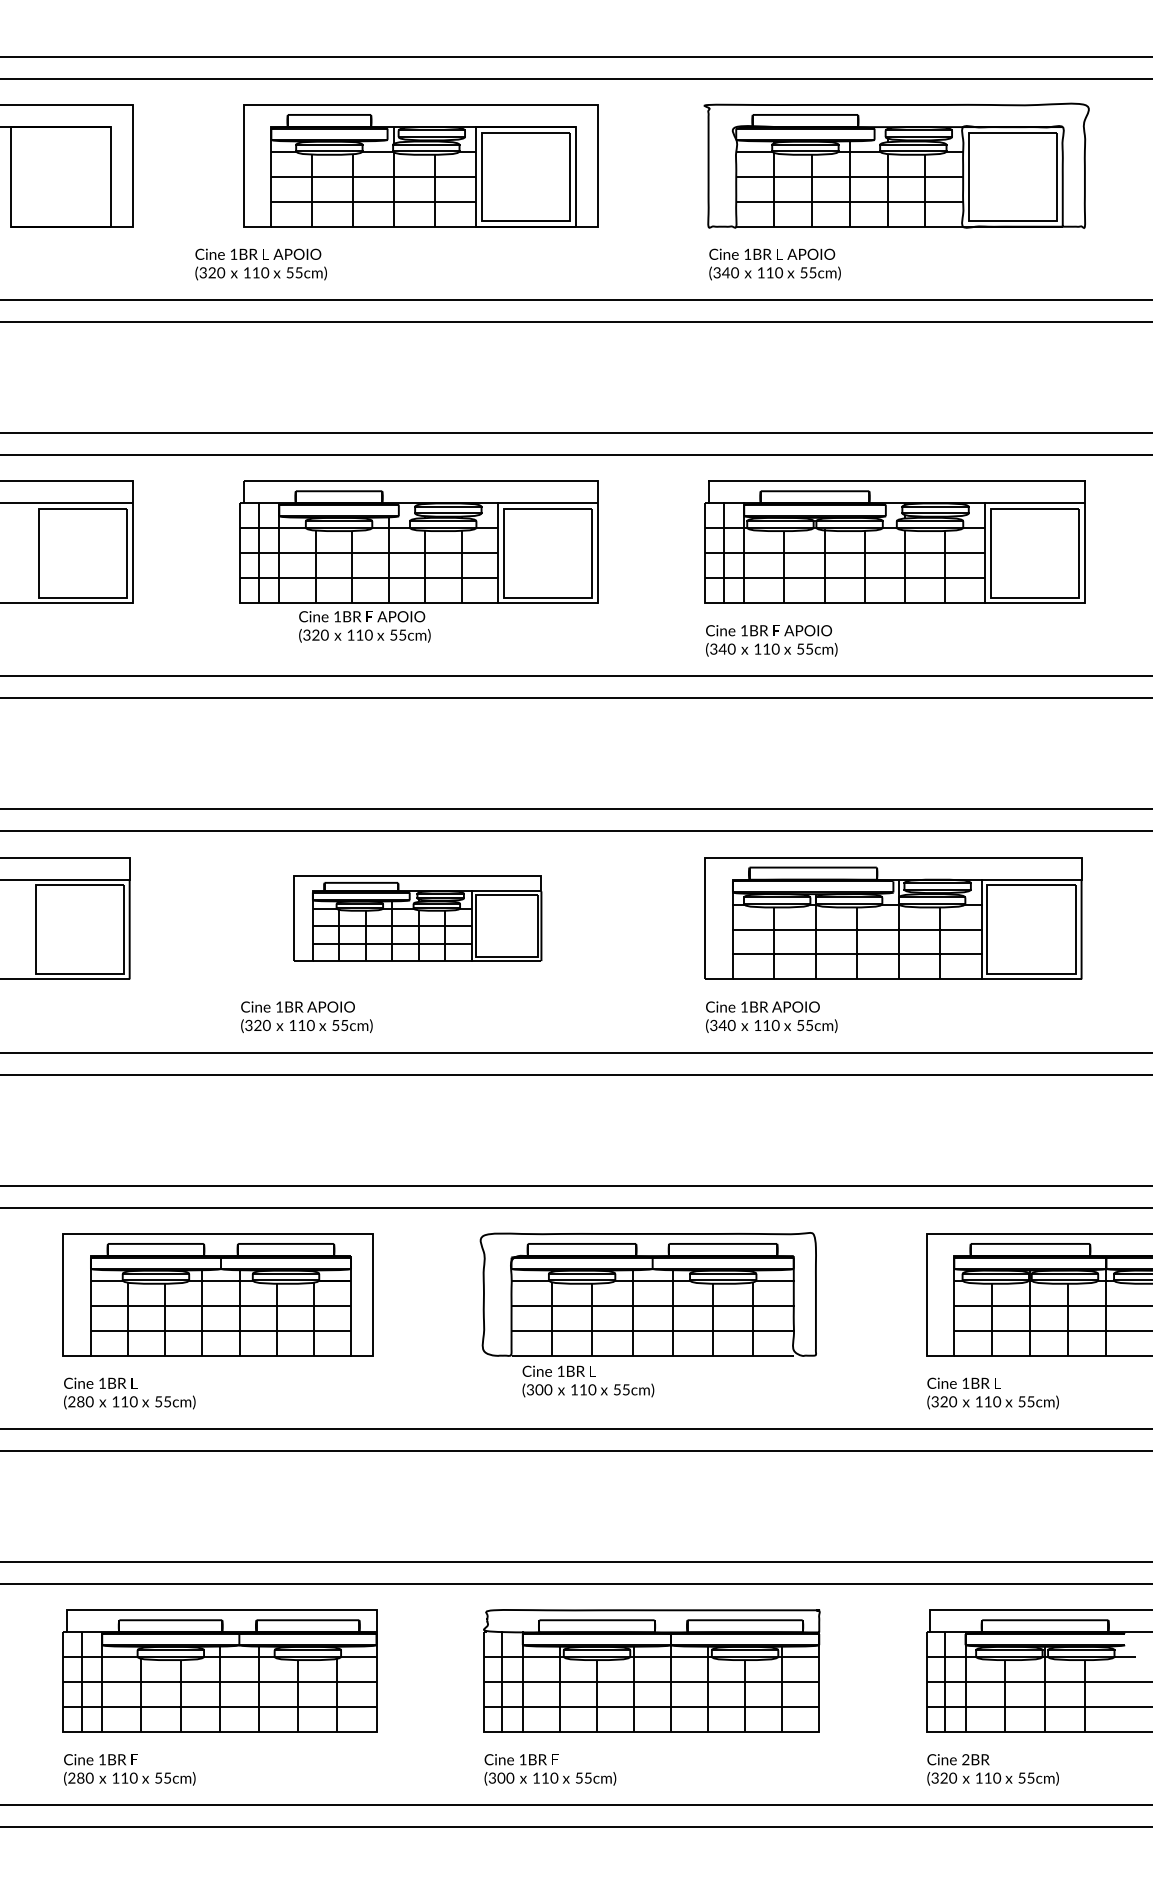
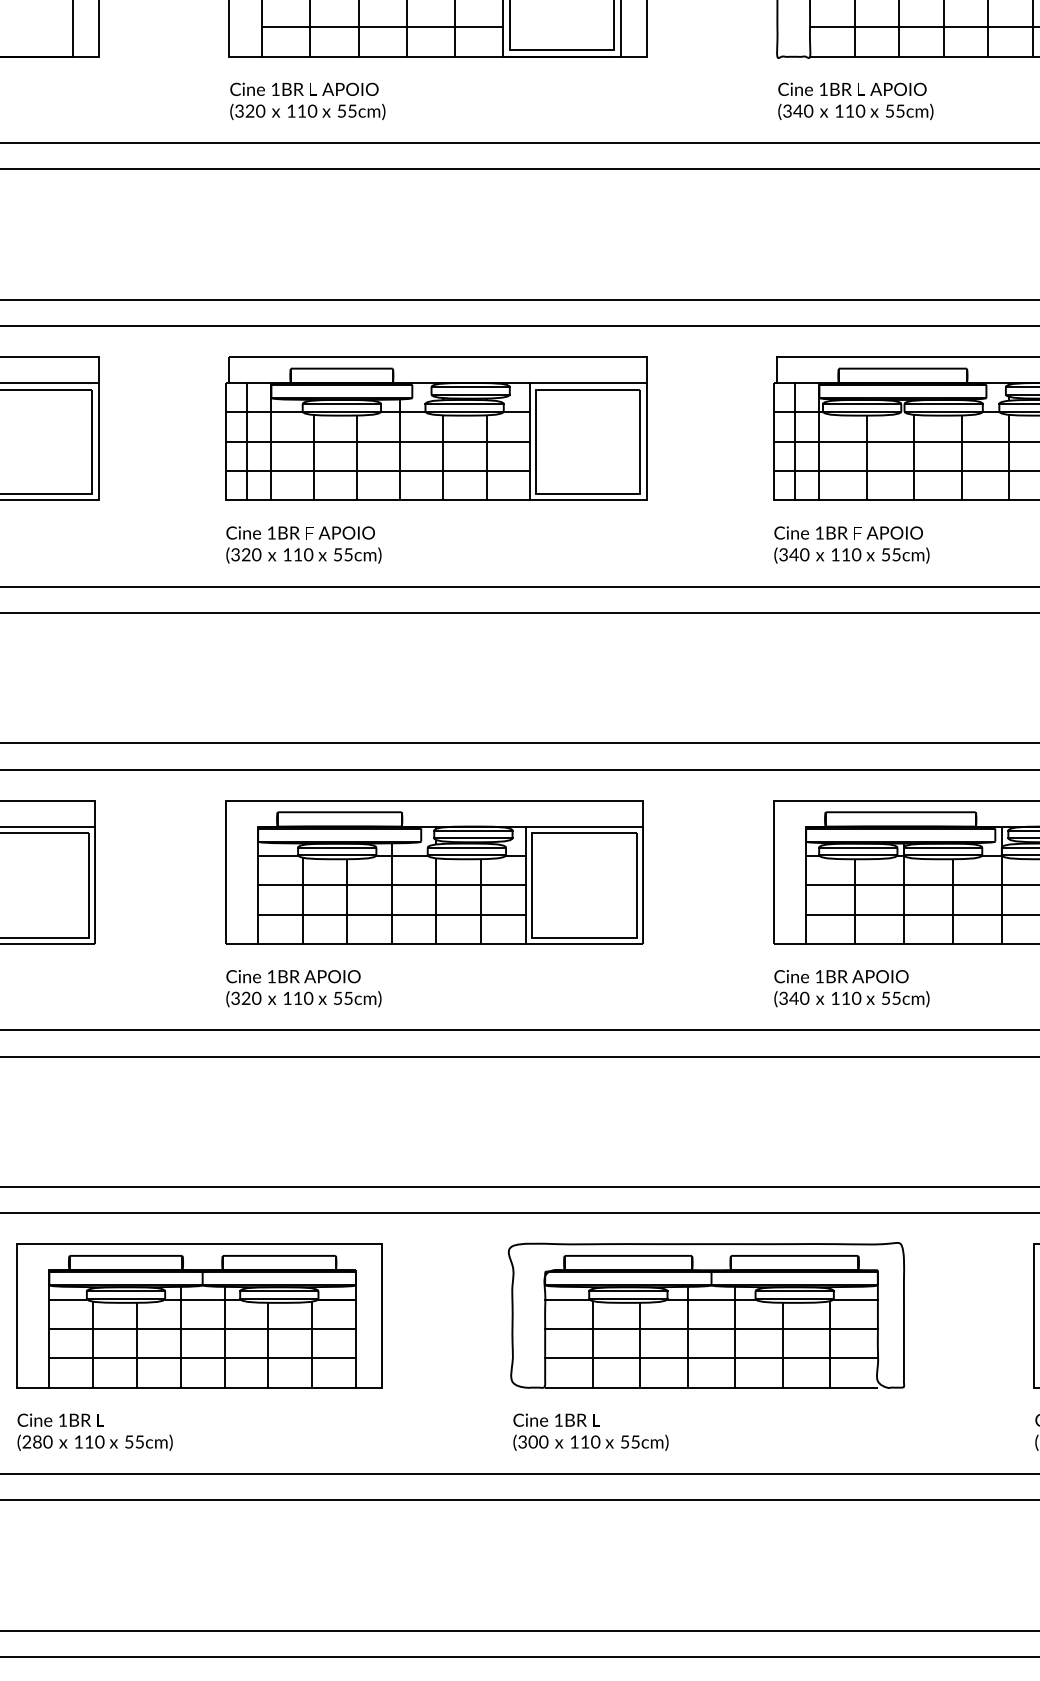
text: (260, 264) -> (307, 101), moved
text: (364, 626) -> (303, 544), moved
part: (417, 918) -> (434, 872), size x1.43
text: (588, 1381) -> (591, 1432), moved

